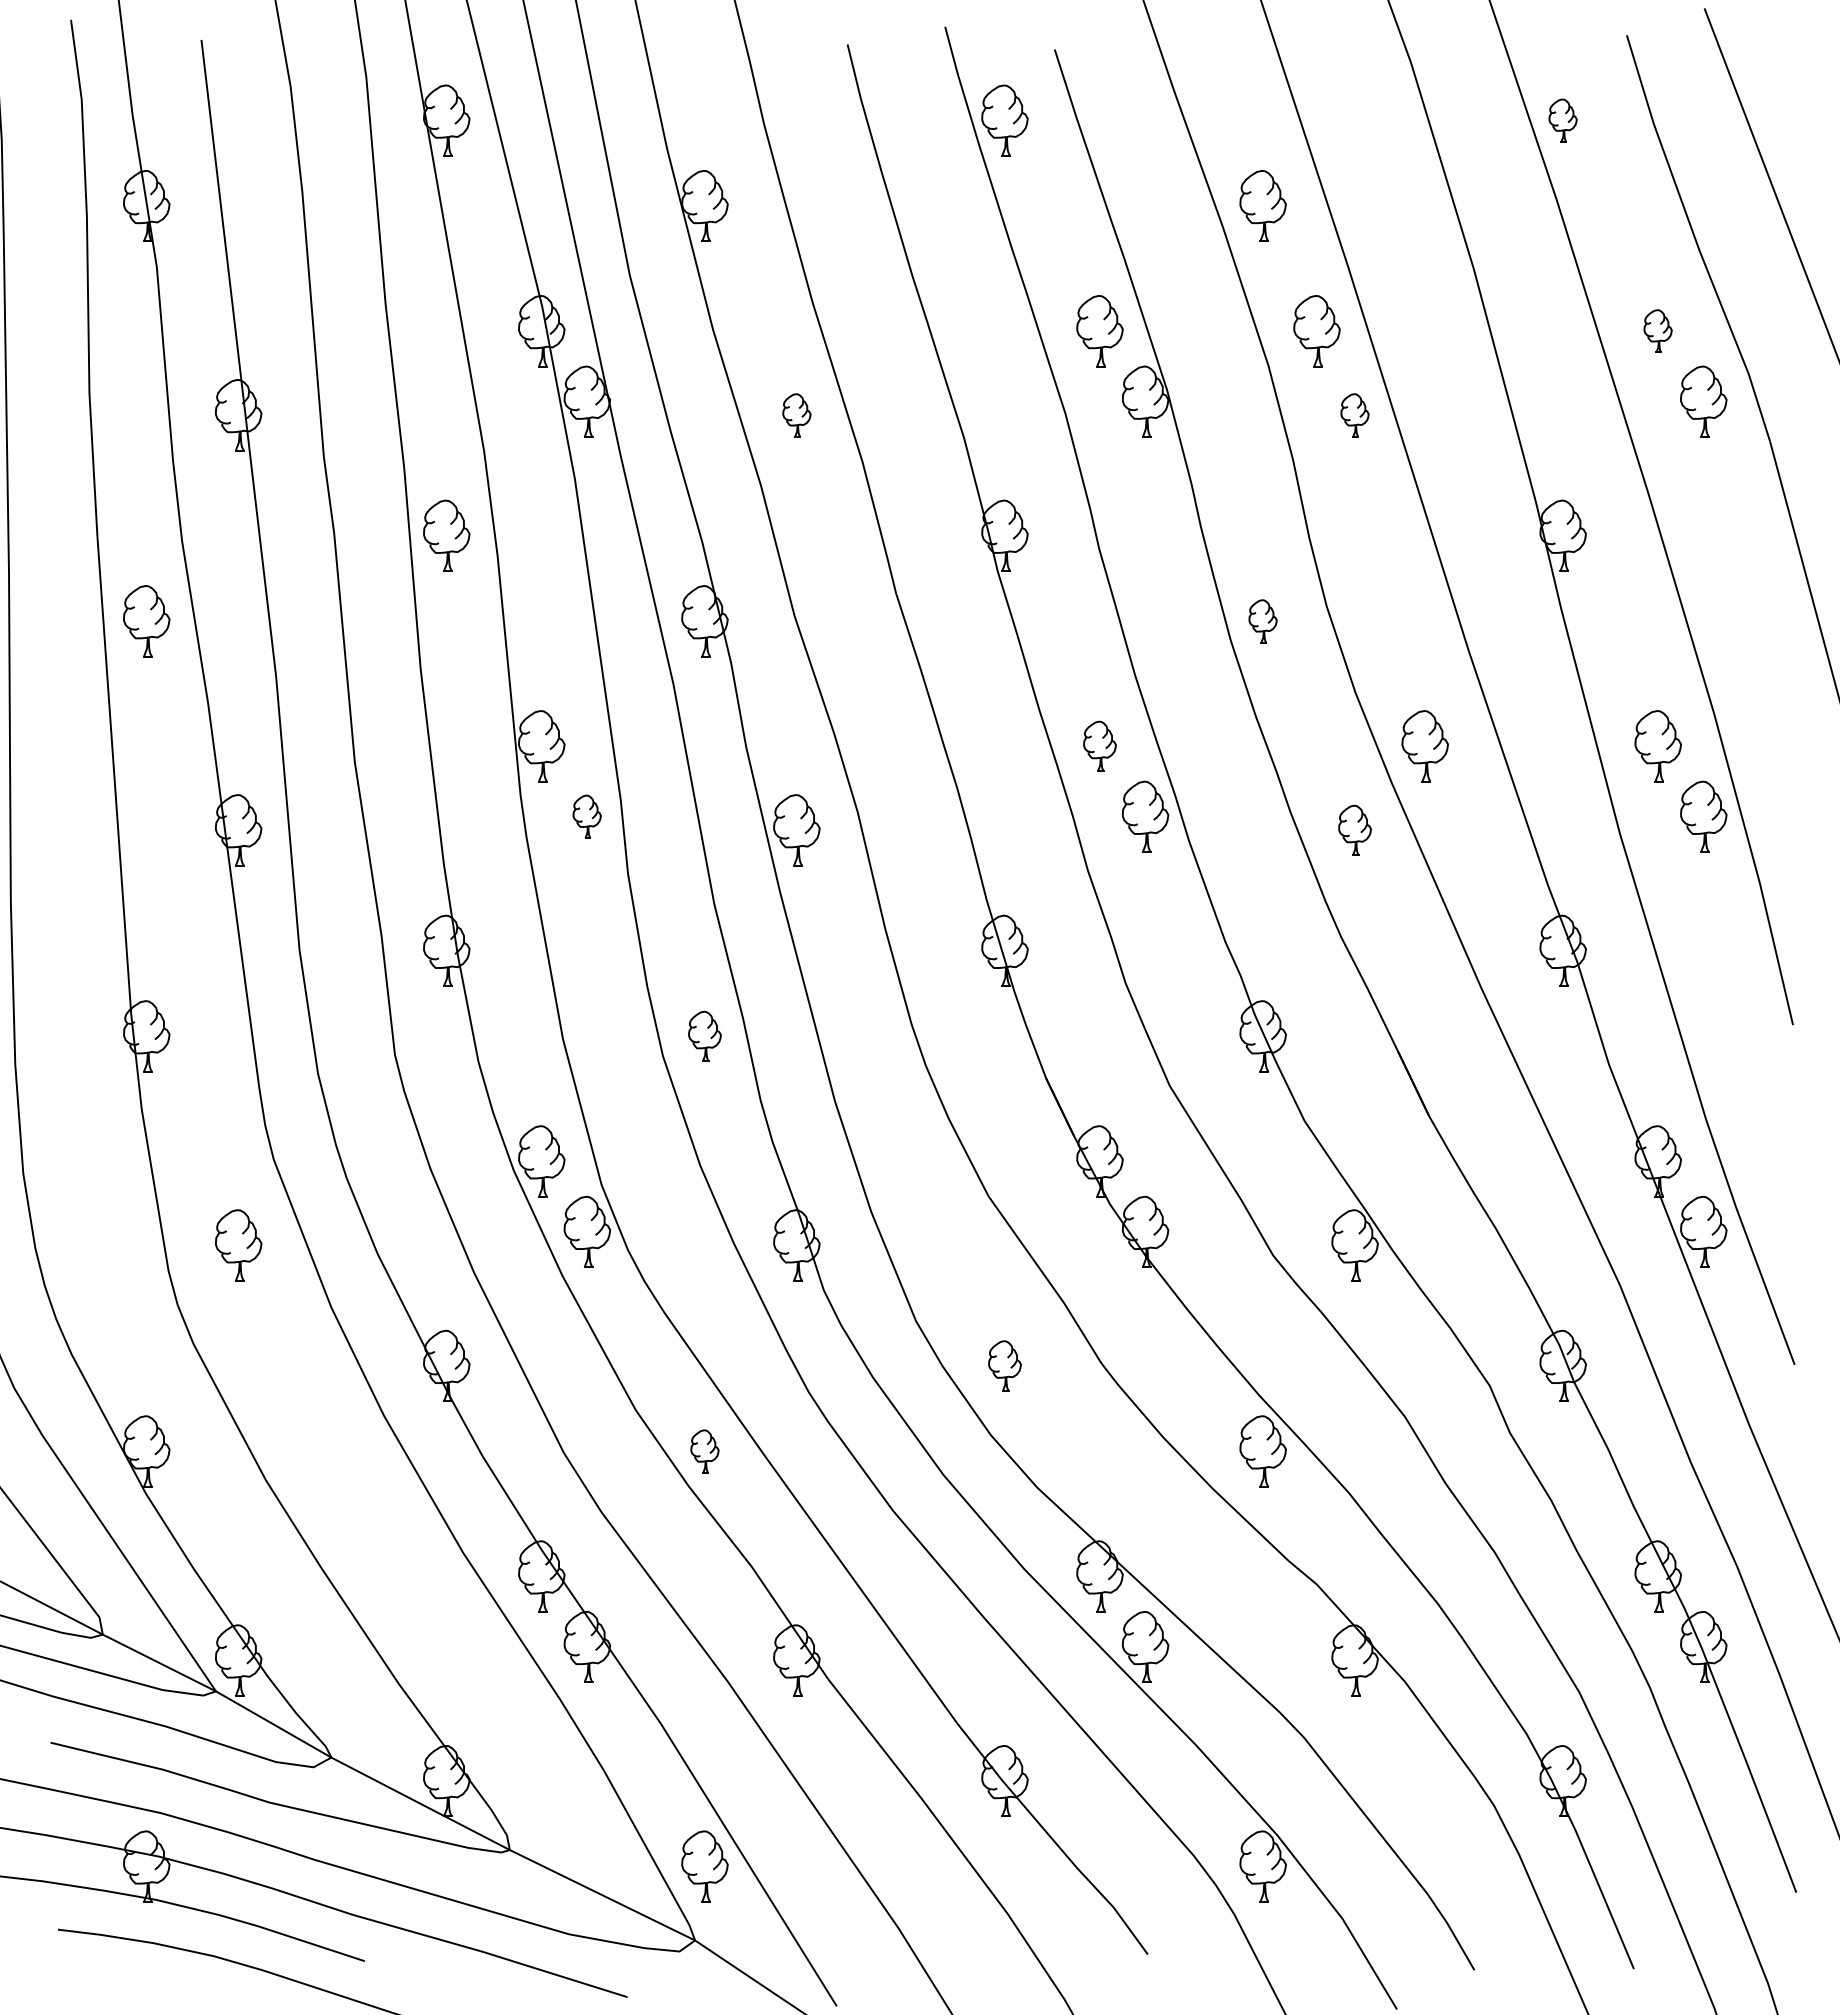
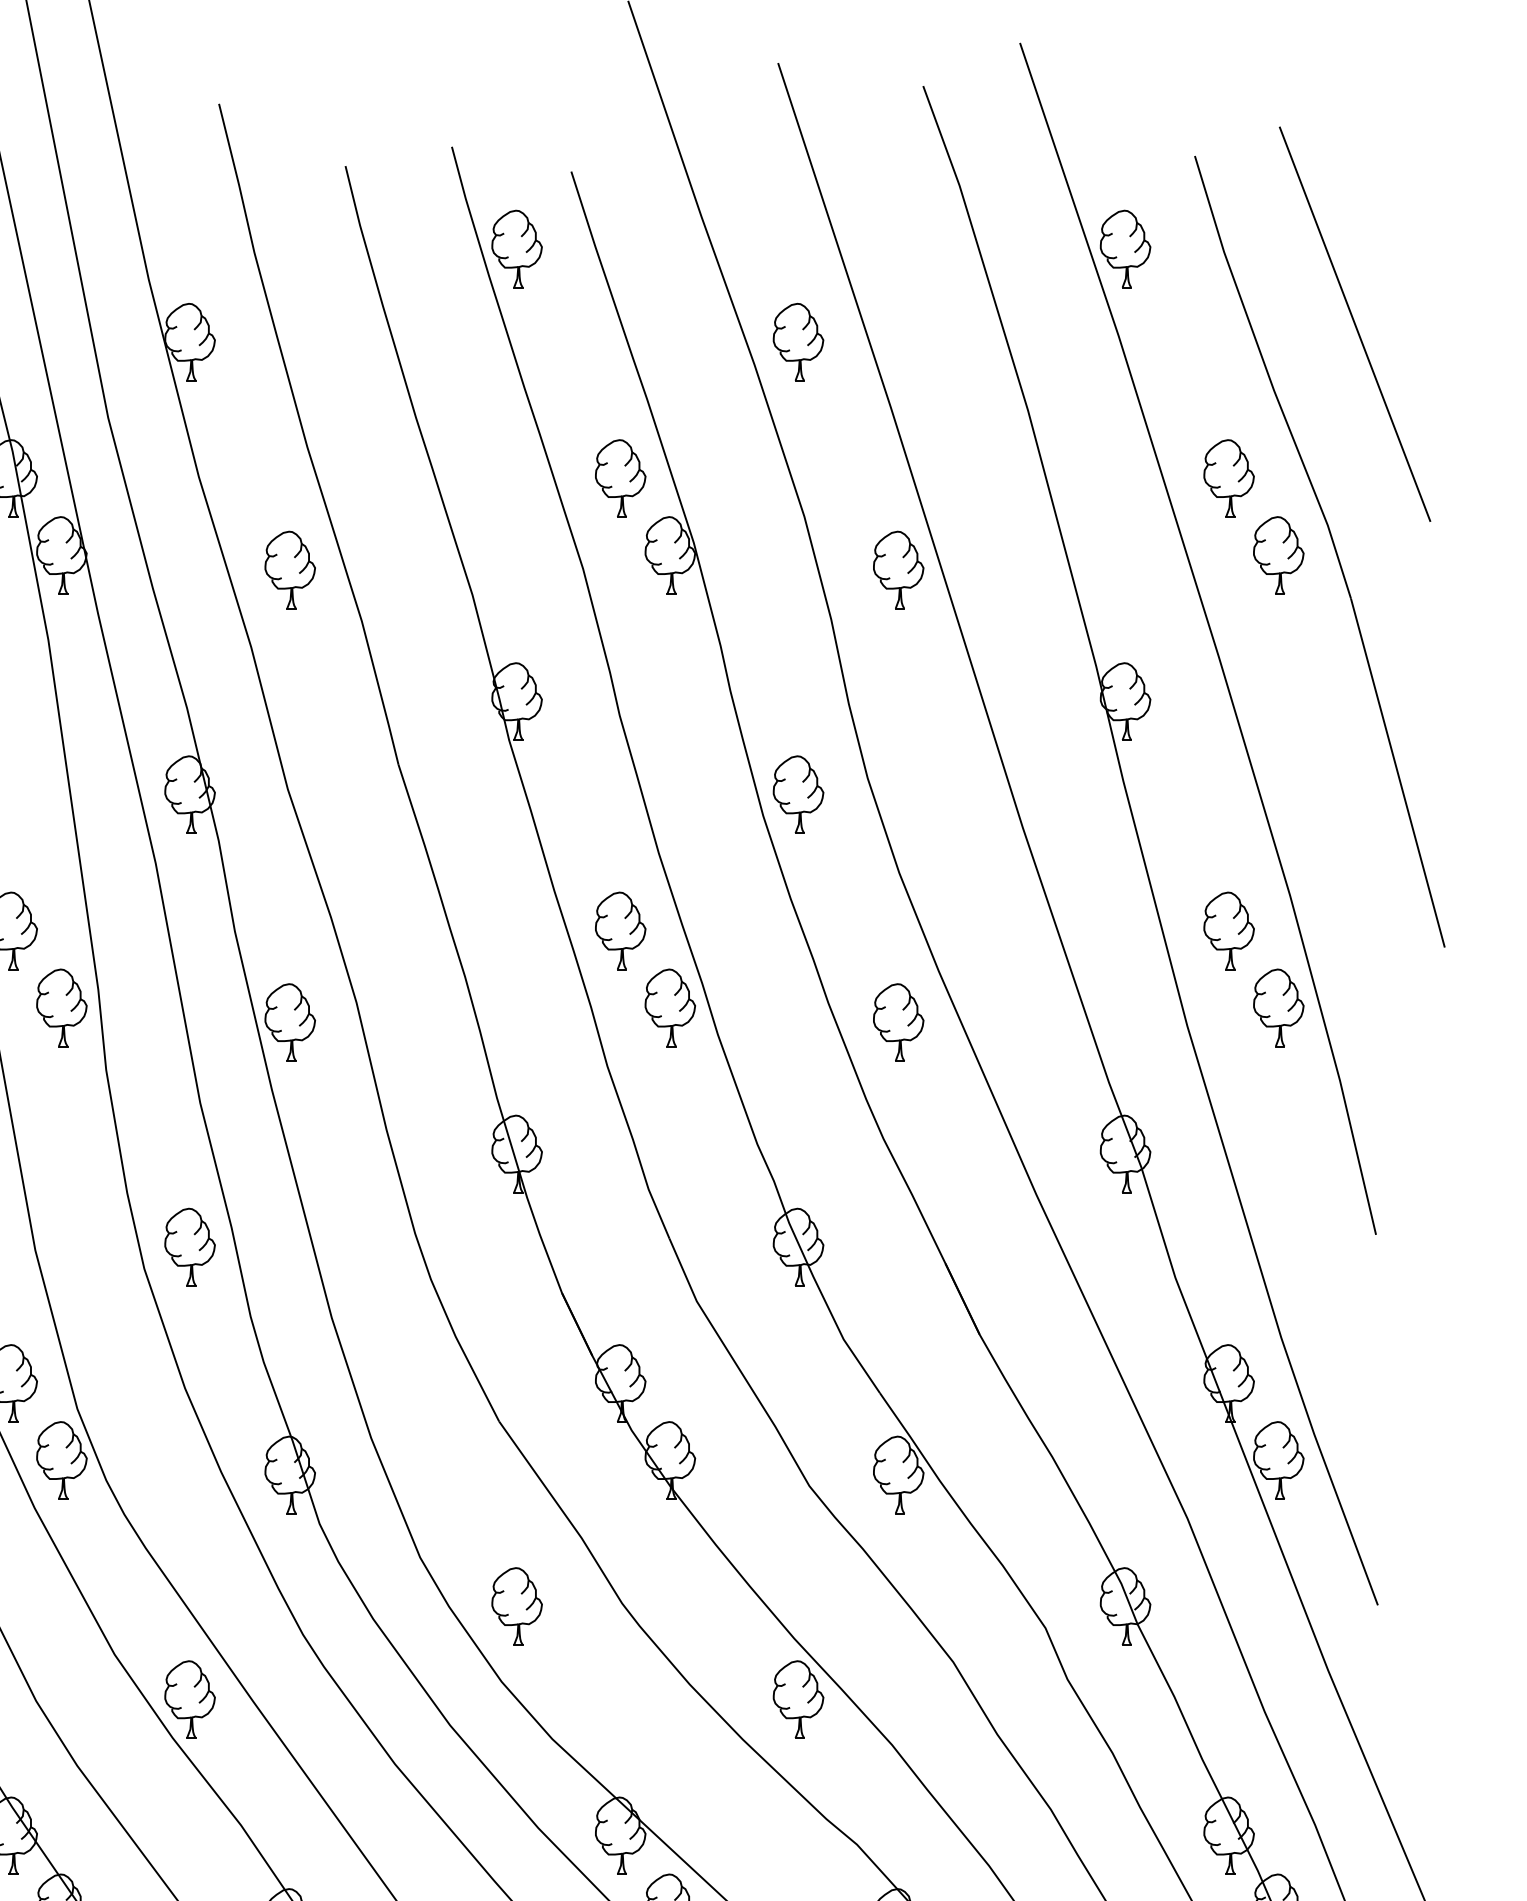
part: (1562, 120) -> (1124, 248), size x1.67
part: (1316, 331) -> (856, 478), removed
part: (1657, 331) -> (1228, 478), size x1.67
part: (796, 415) -> (289, 570), size x1.67
part: (1354, 415) -> (898, 570), size x1.67
part: (1262, 621) -> (797, 794), size x1.67
part: (1099, 746) -> (620, 931), size x1.43
part: (1424, 746) -> (974, 931), removed
part: (586, 816) -> (60, 1007), size x1.67
part: (1354, 830) -> (898, 1022), size x1.43
part: (704, 1036) -> (189, 1247), size x1.43
part: (1004, 1365) -> (516, 1605), size x1.43
part: (704, 1451) -> (189, 1699), size x1.67

